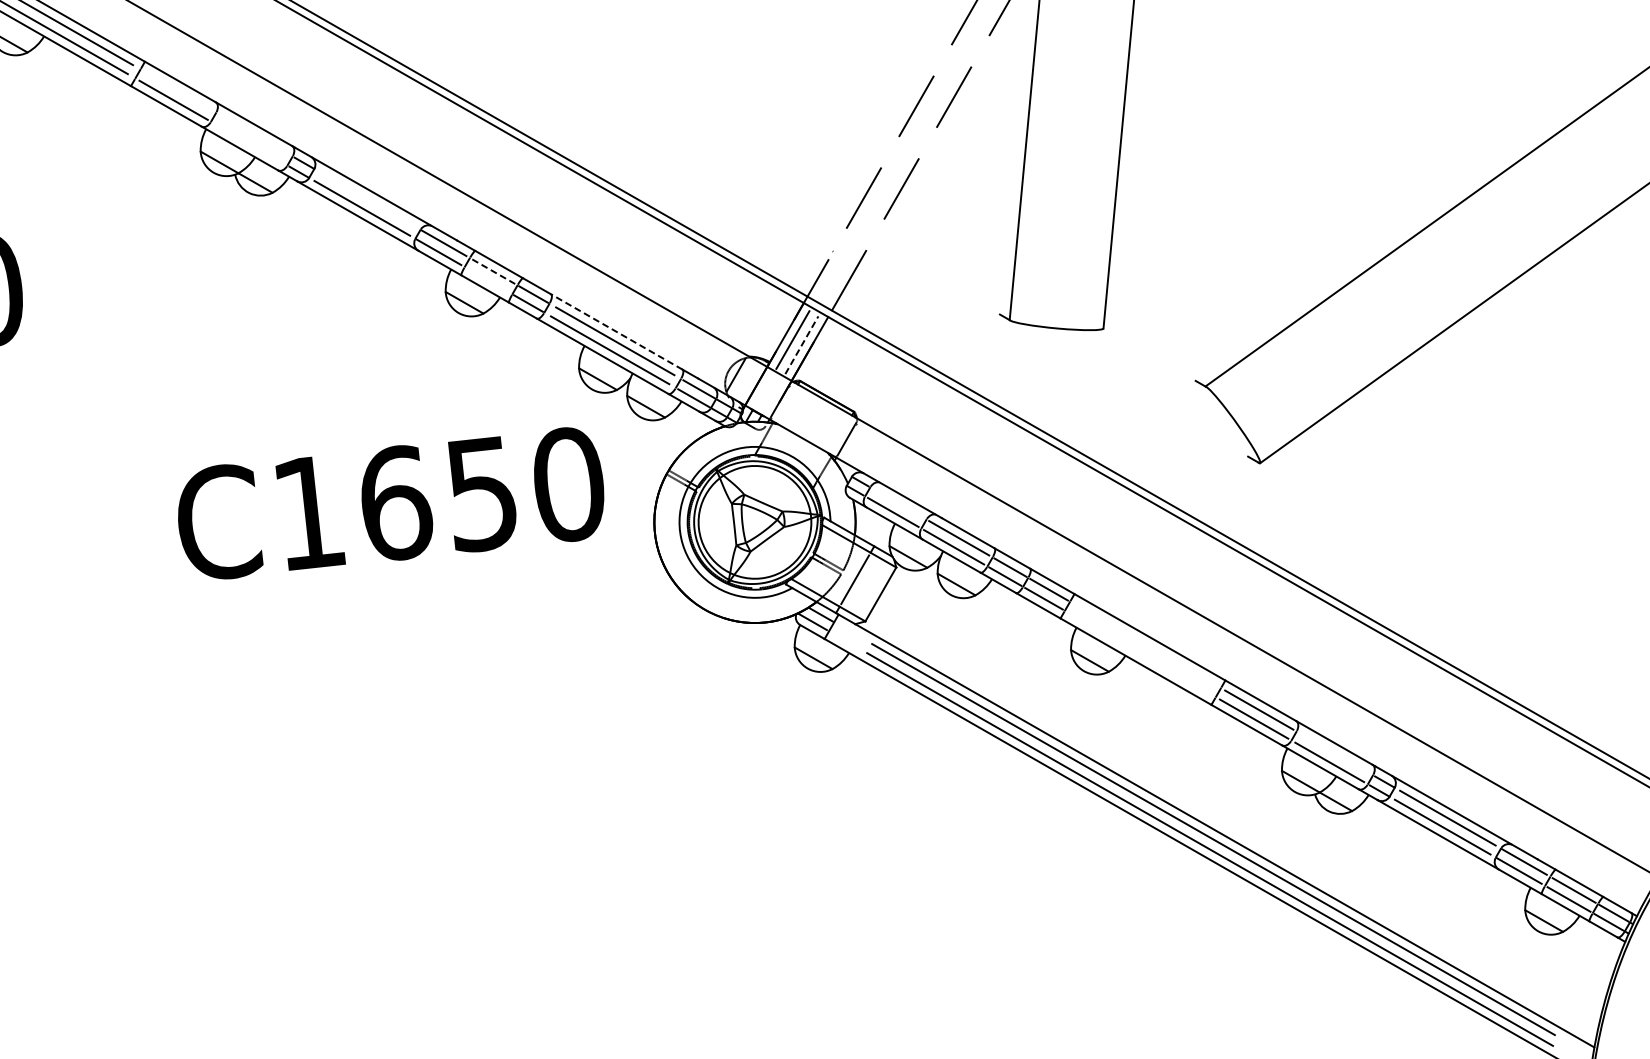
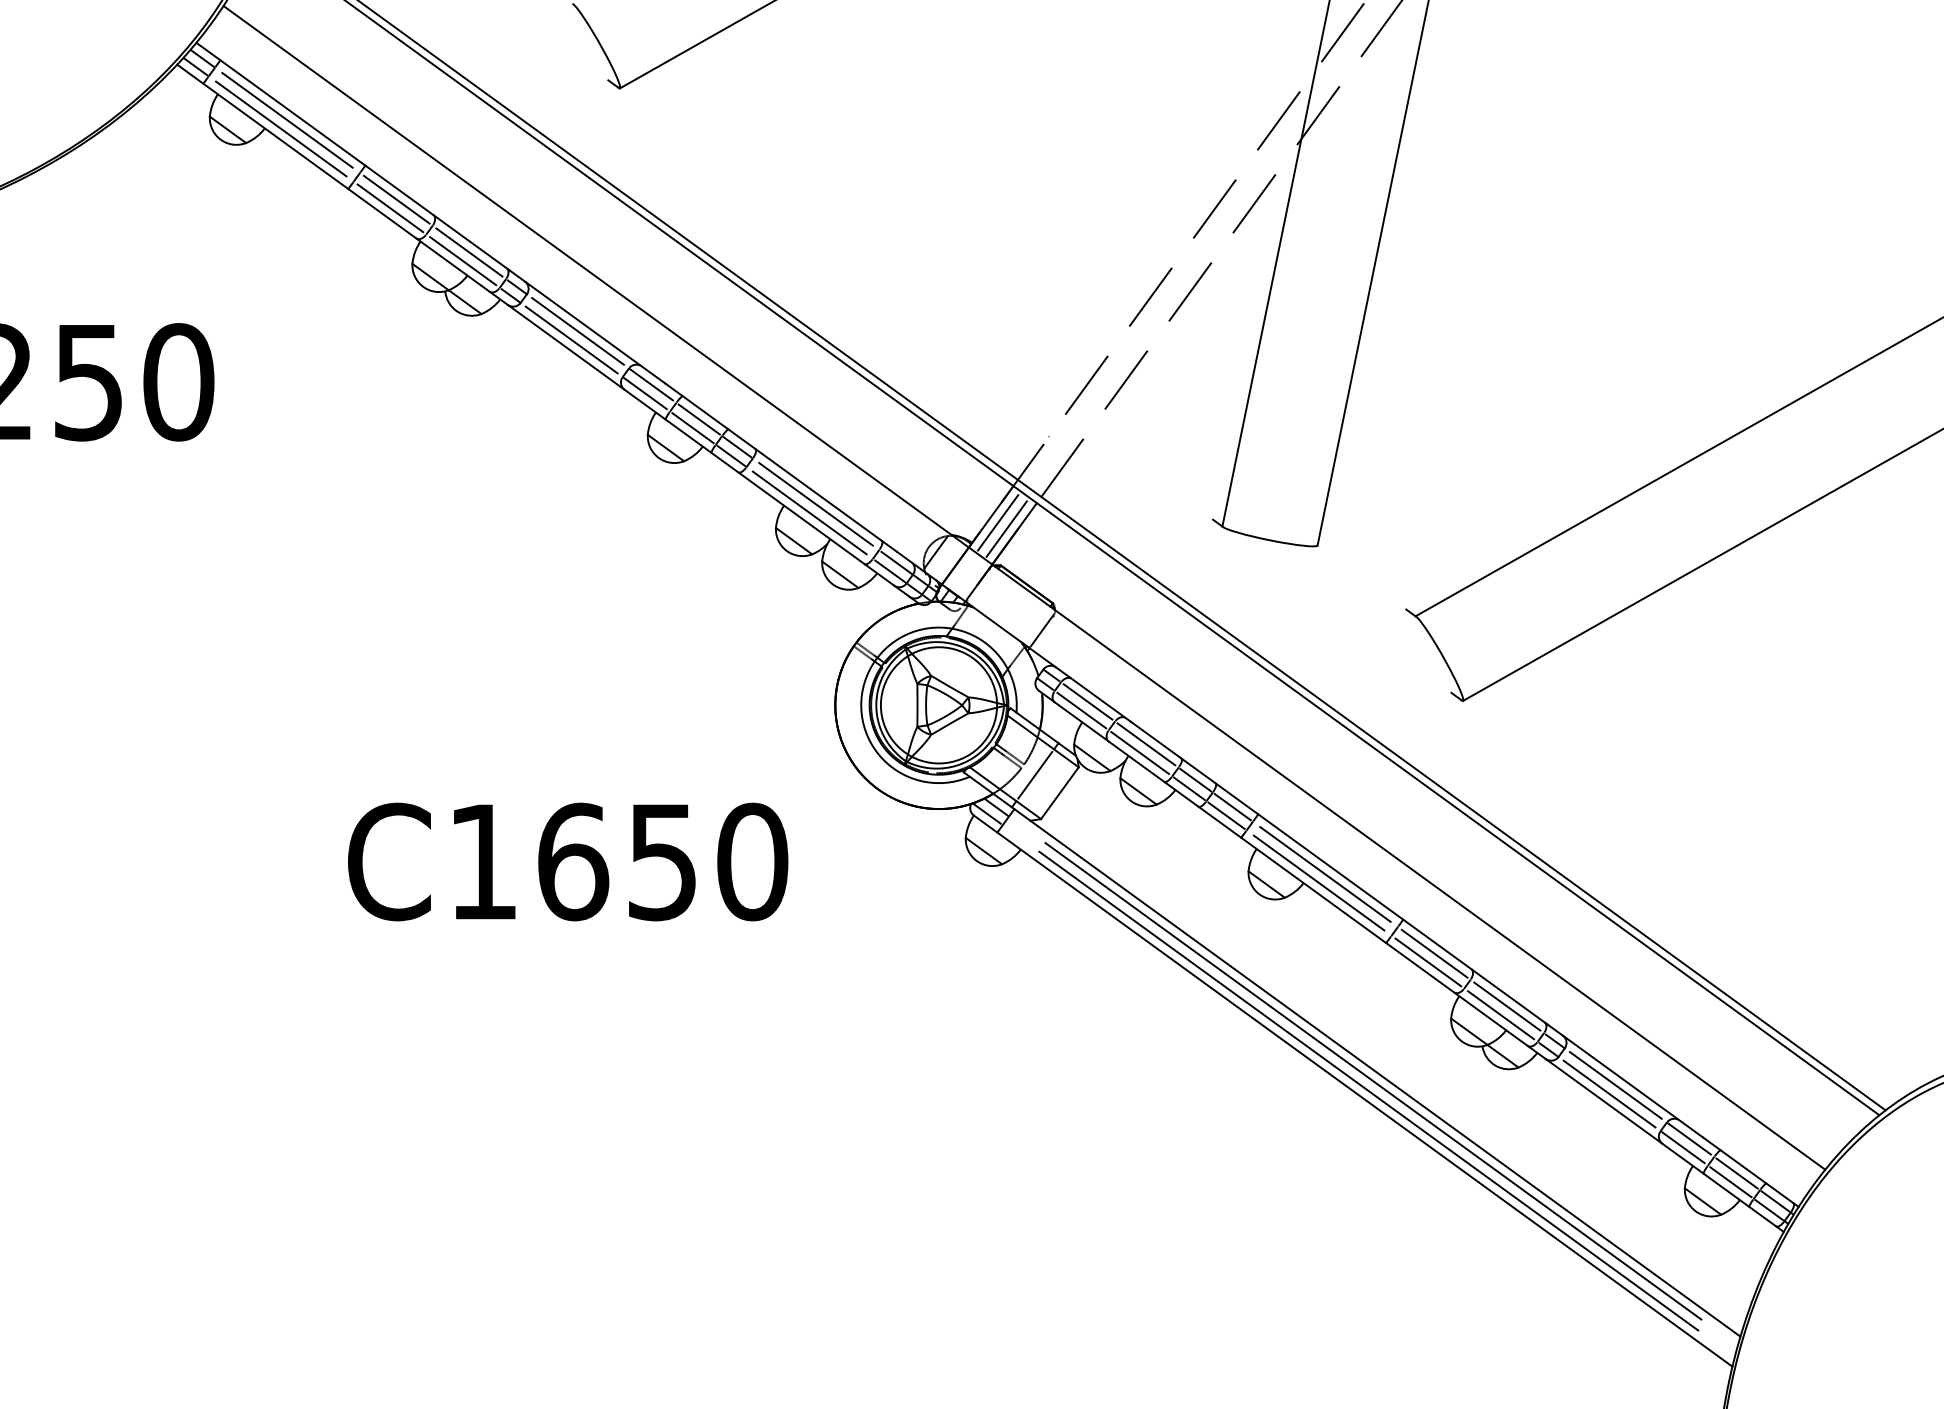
line: (178, 91) -> (396, 199), added
line: (254, 134) -> (469, 252), added
line: (249, 143) -> (463, 261), added
line: (366, 198) -> (577, 330), added
line: (493, 271) -> (699, 419), dashed -> solid
line: (488, 281) -> (692, 428), added
line: (616, 331) -> (818, 494), dashed -> solid
line: (802, 344) -> (1007, 528), dashed -> solid
text: (391, 503) -> (568, 861), moved
line: (897, 503) -> (1087, 701), added
line: (1145, 645) -> (1325, 874), added
line: (1139, 653) -> (1318, 882), added
line: (1335, 753) -> (1507, 1006), added

